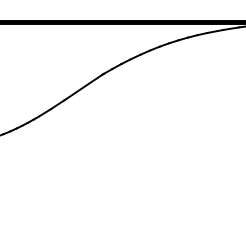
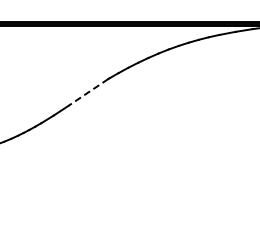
line: (82, 87) -> (87, 92), solid -> dashed

